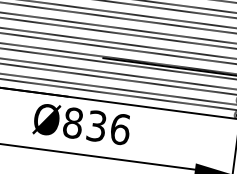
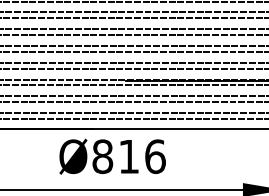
text: (96, 125) -> (128, 156), Ø836 -> Ø816

